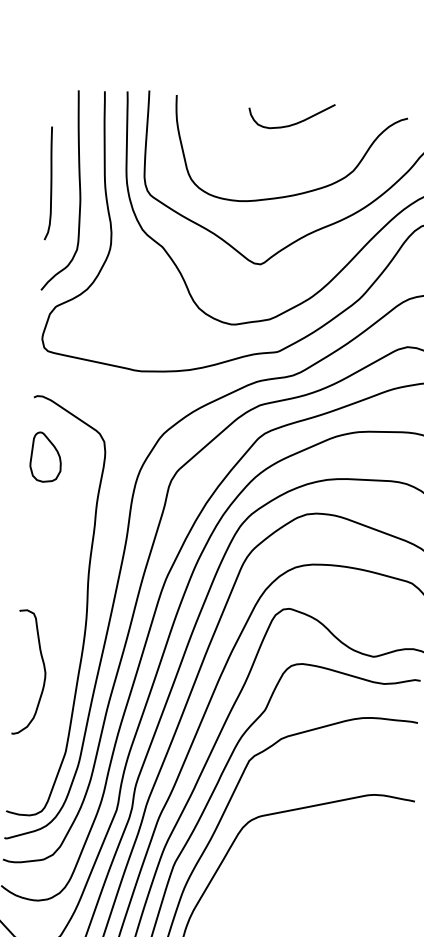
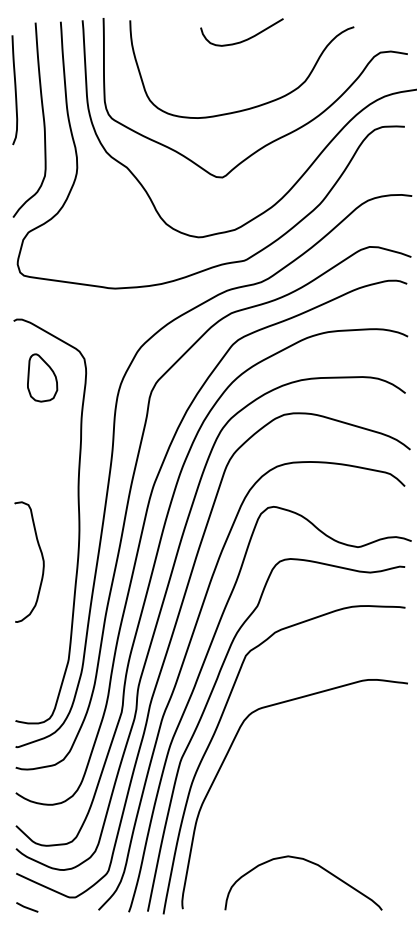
curve: (50, 183) -> (14, 90), moved
part: (46, 456) -> (42, 377), moved
curve: (43, 668) -> (41, 557), moved

